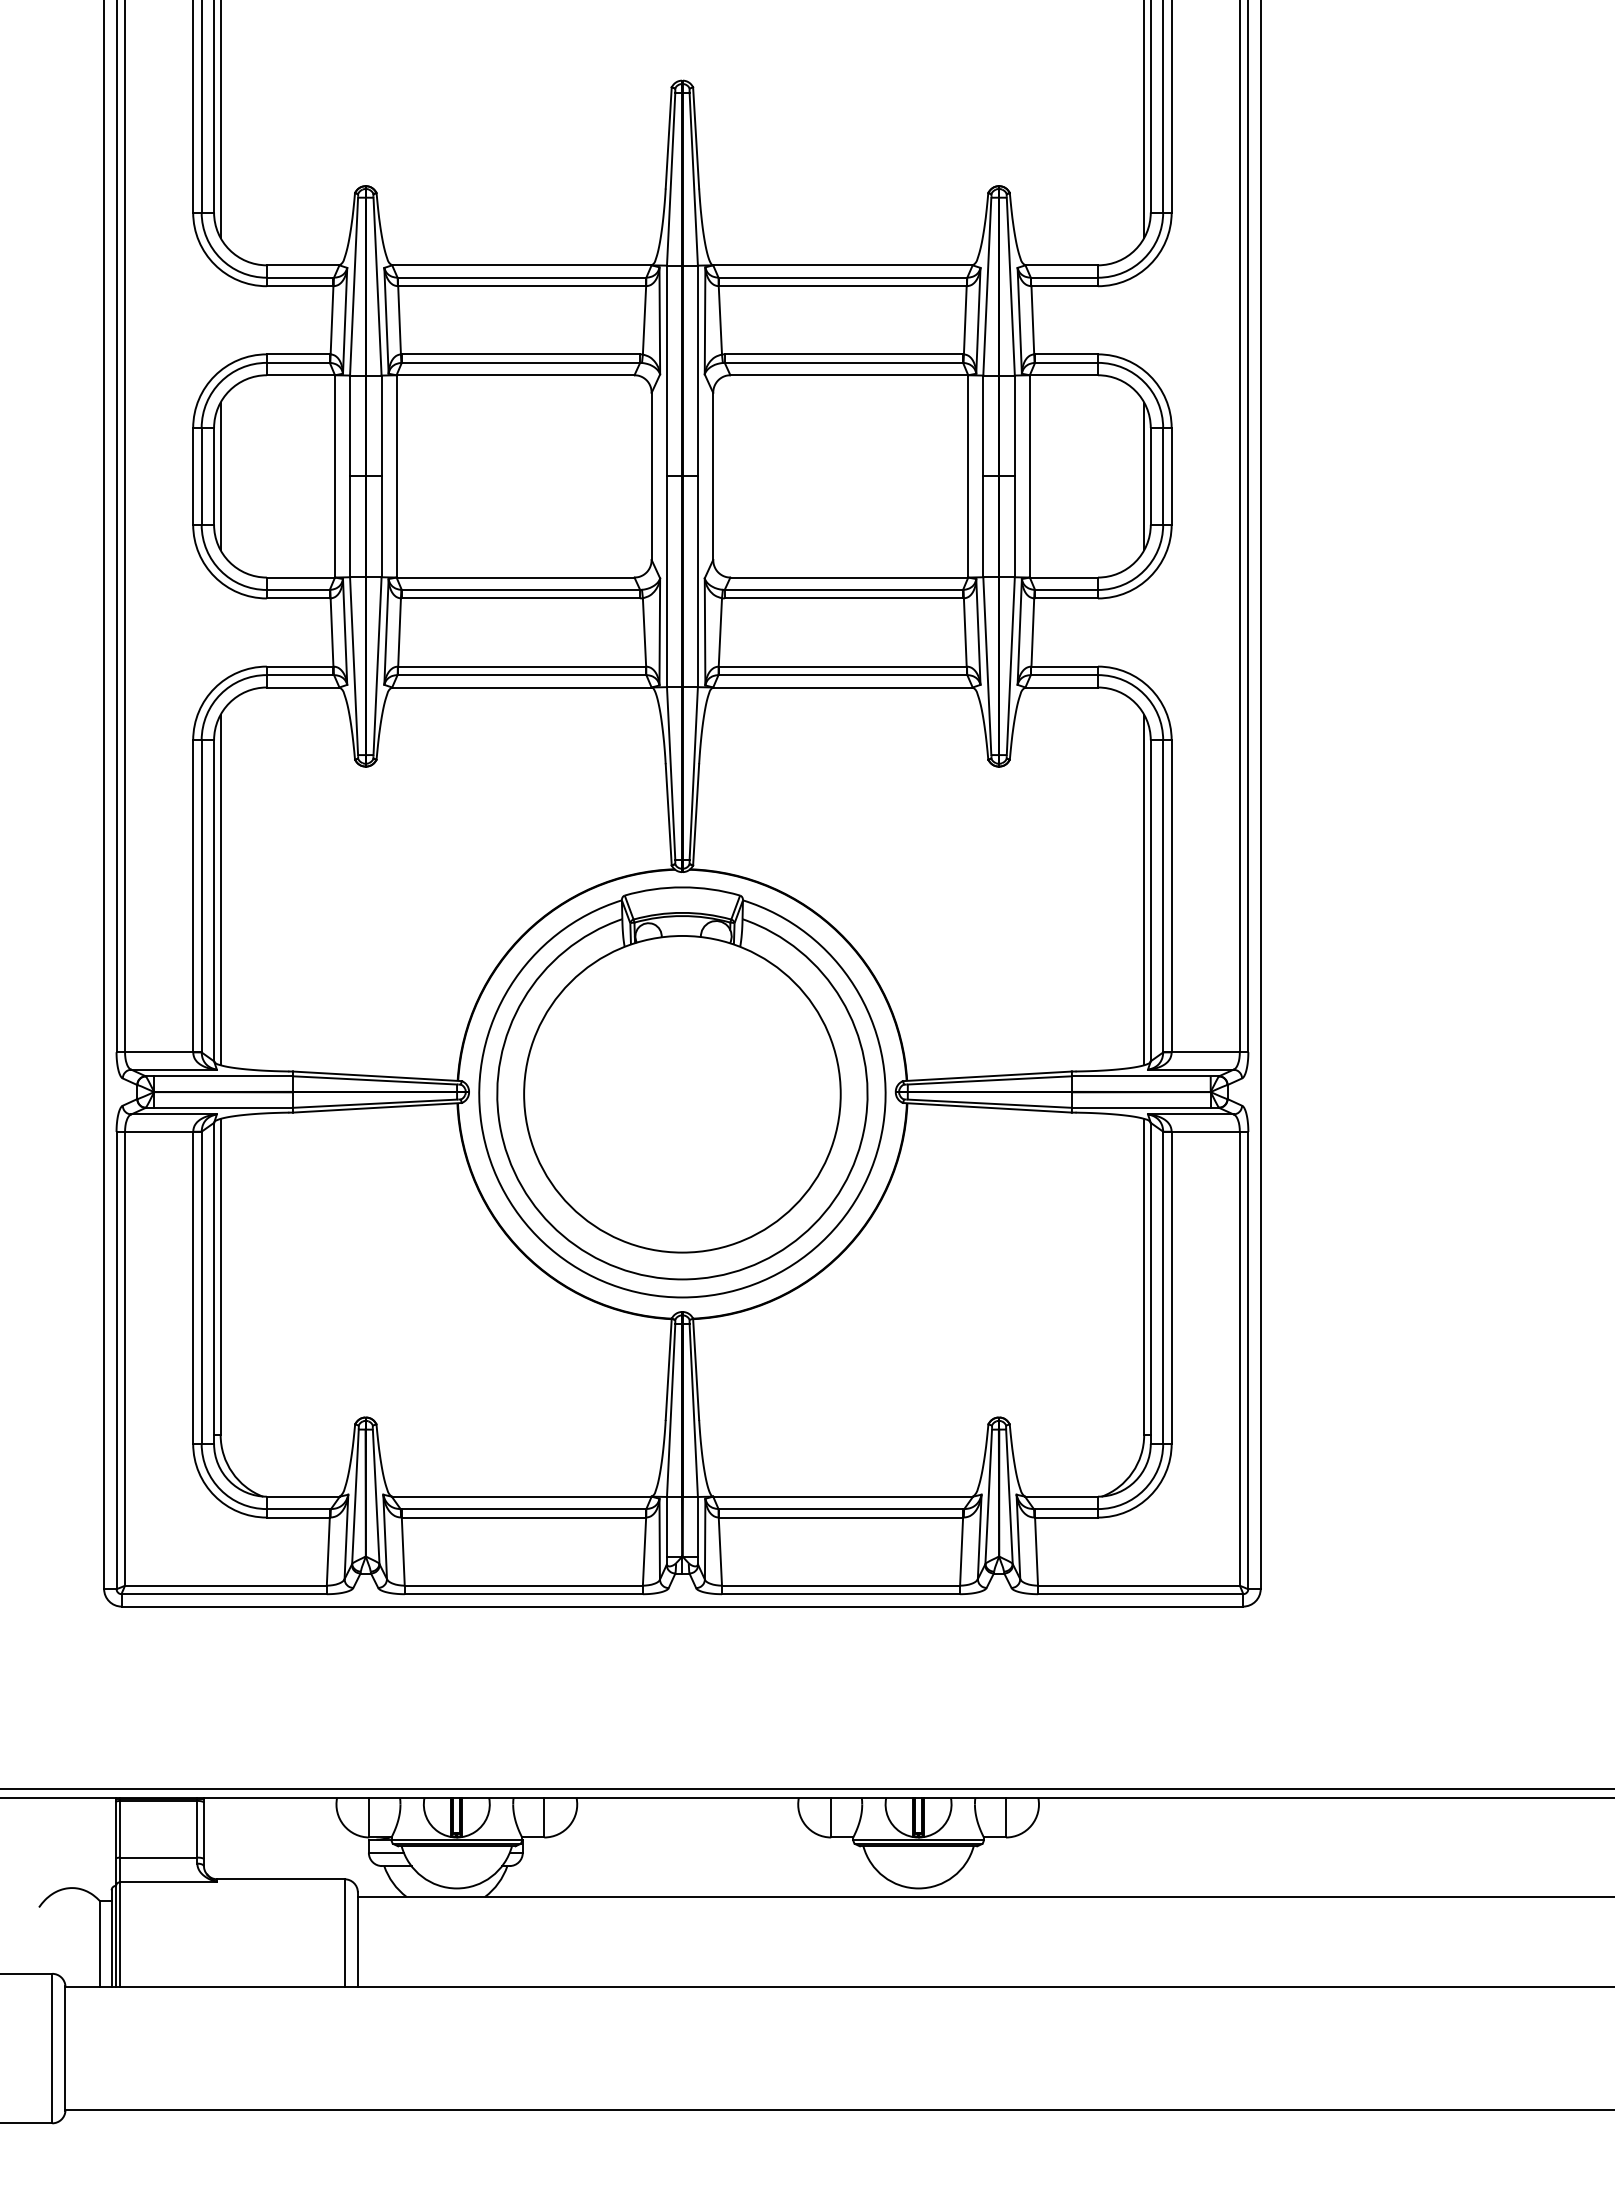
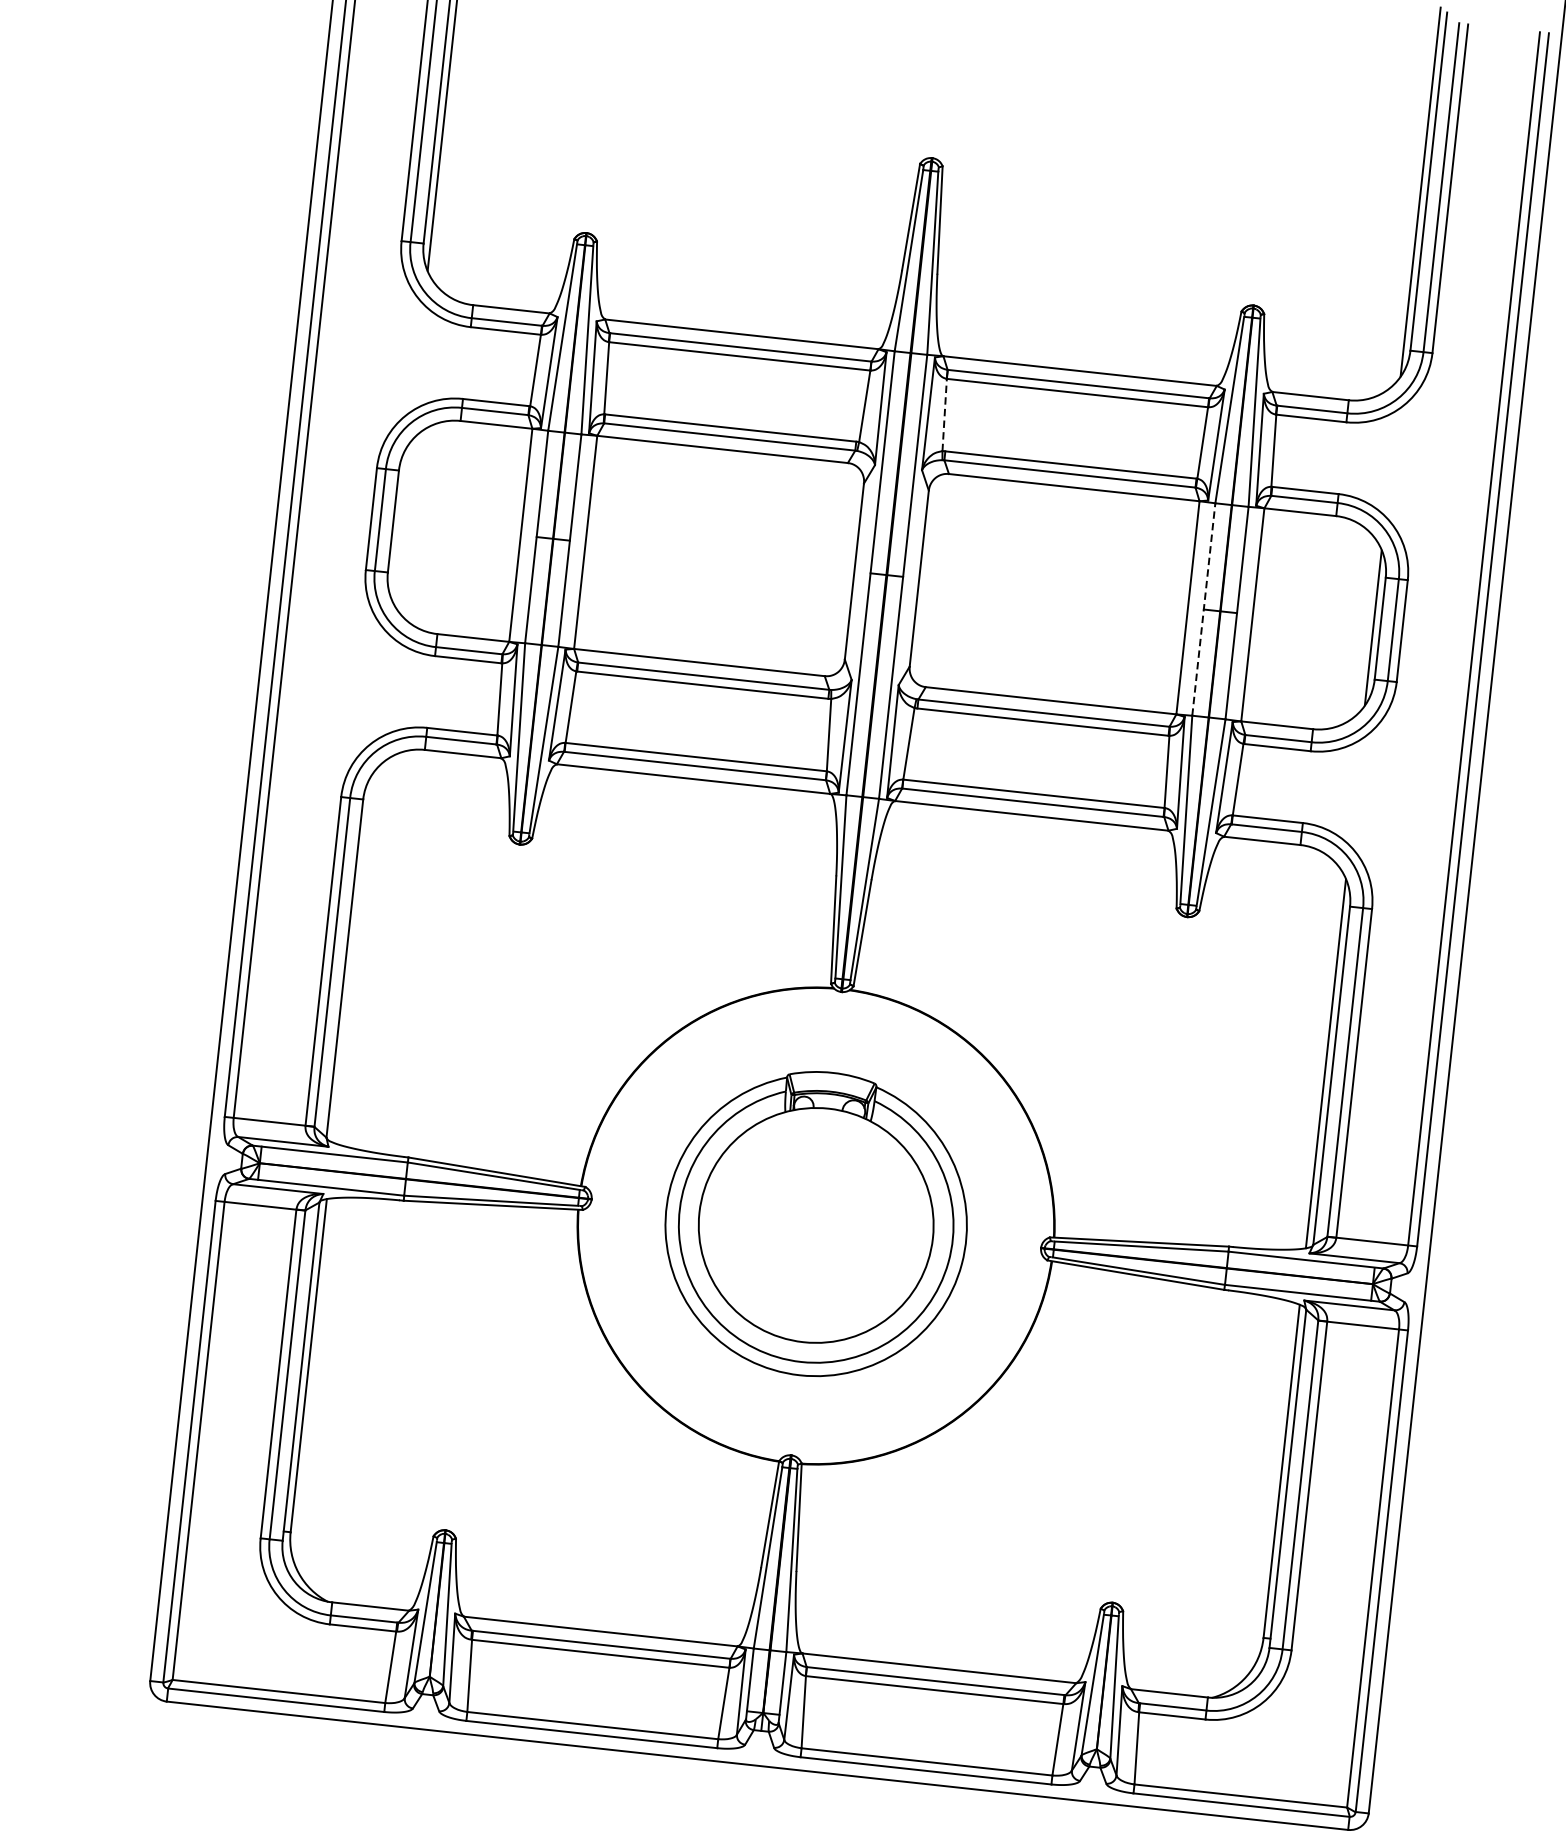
line: (720, 319) -> (944, 414), solid -> dashed
line: (220, 476) -> (400, 522), removed
line: (983, 476) -> (1204, 609), solid -> dashed
line: (220, 890) -> (352, 958), removed
part: (682, 1092) -> (816, 1224), size x0.7

